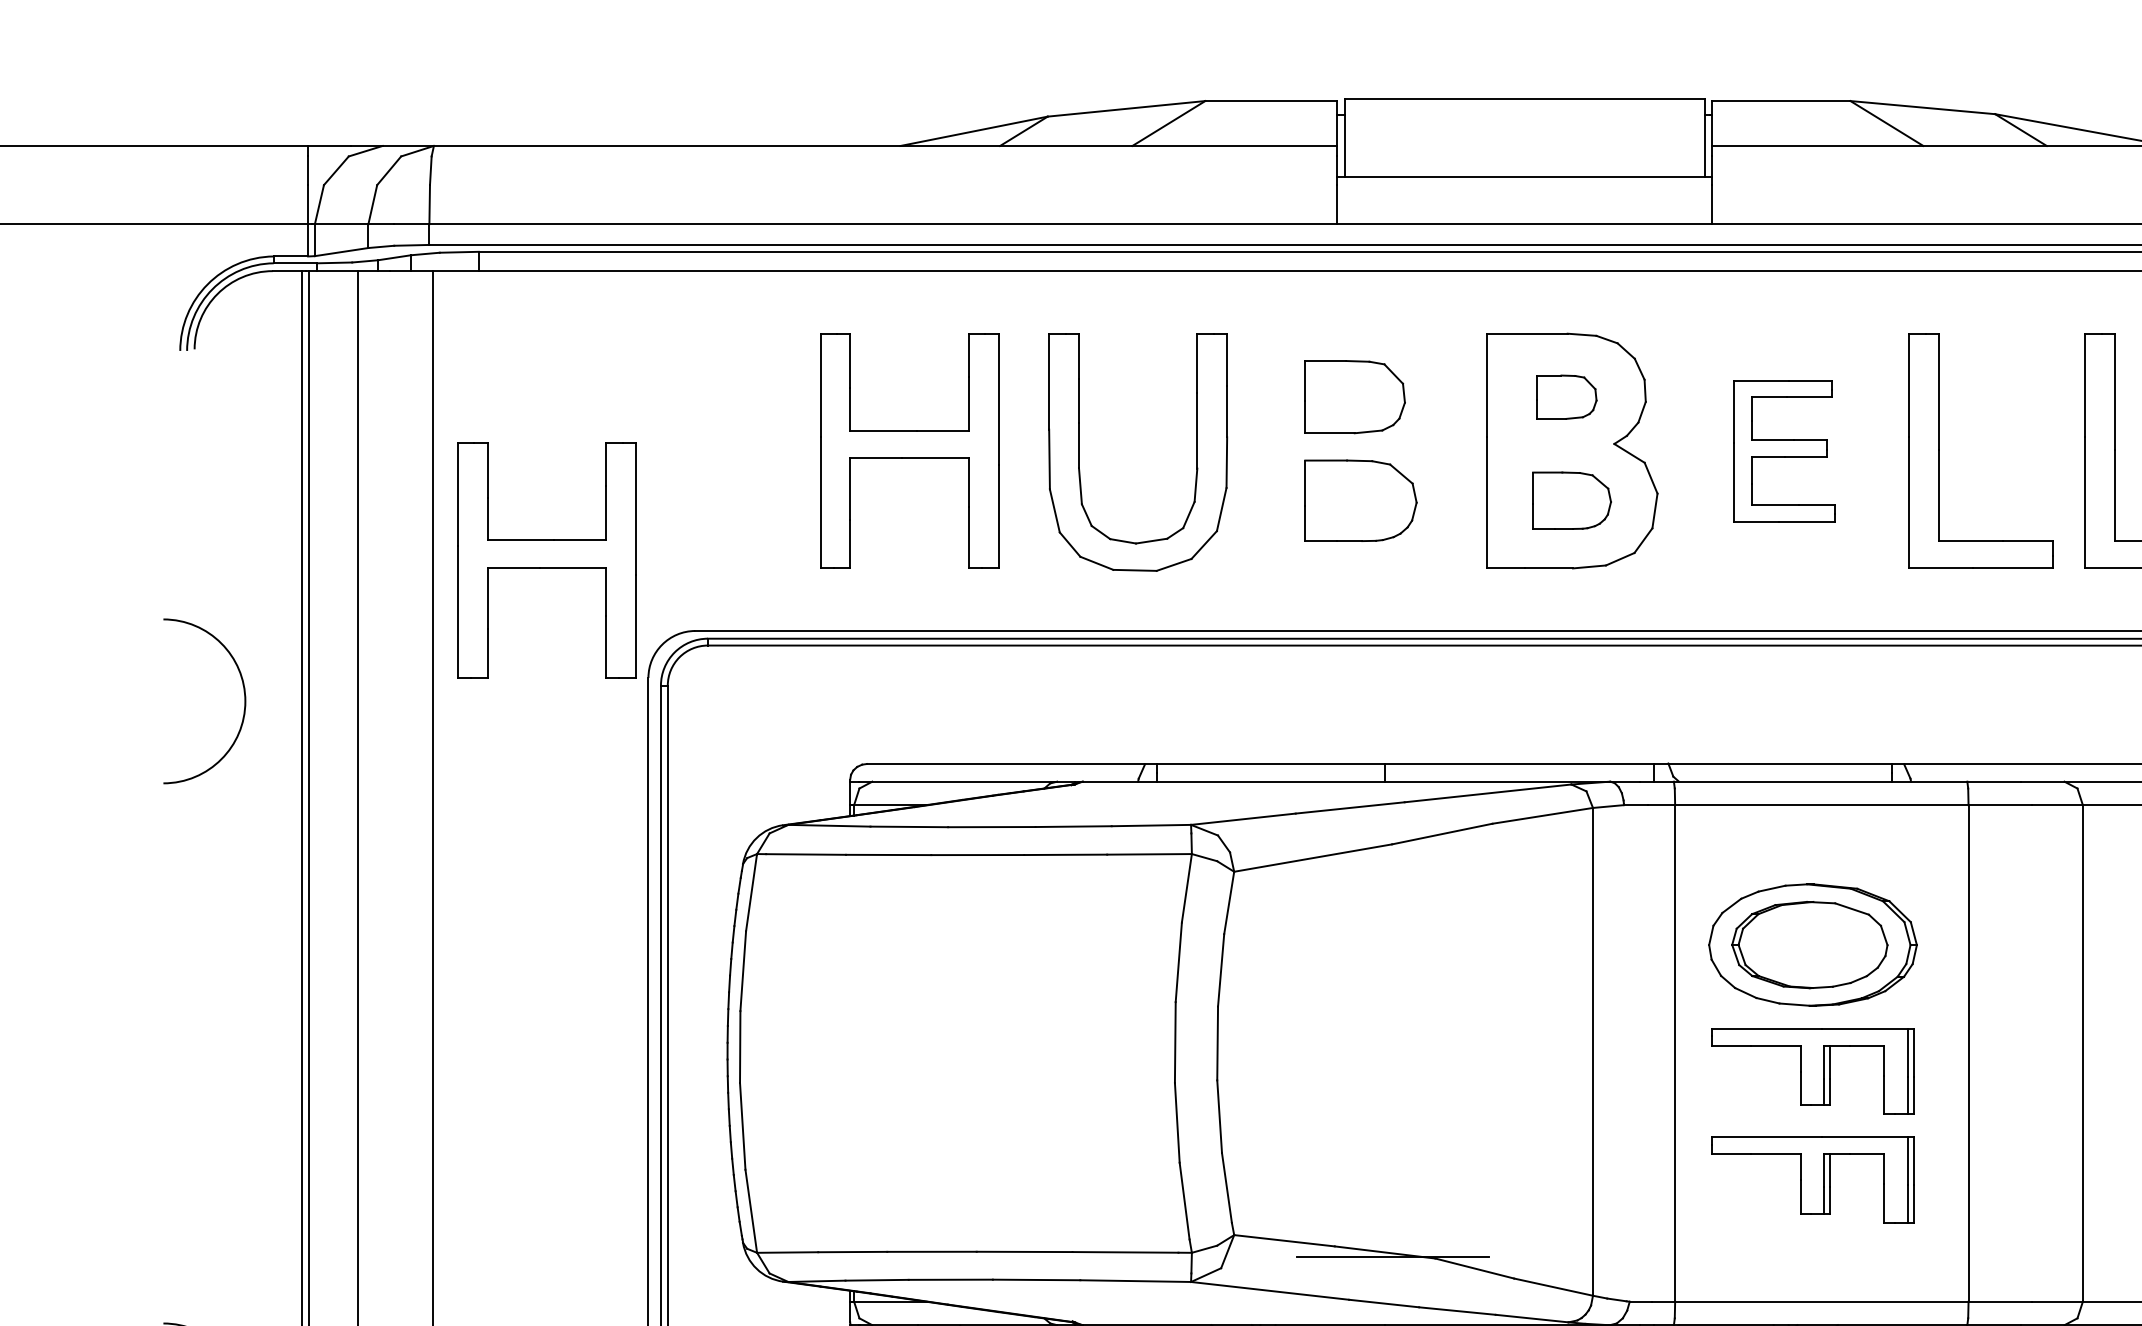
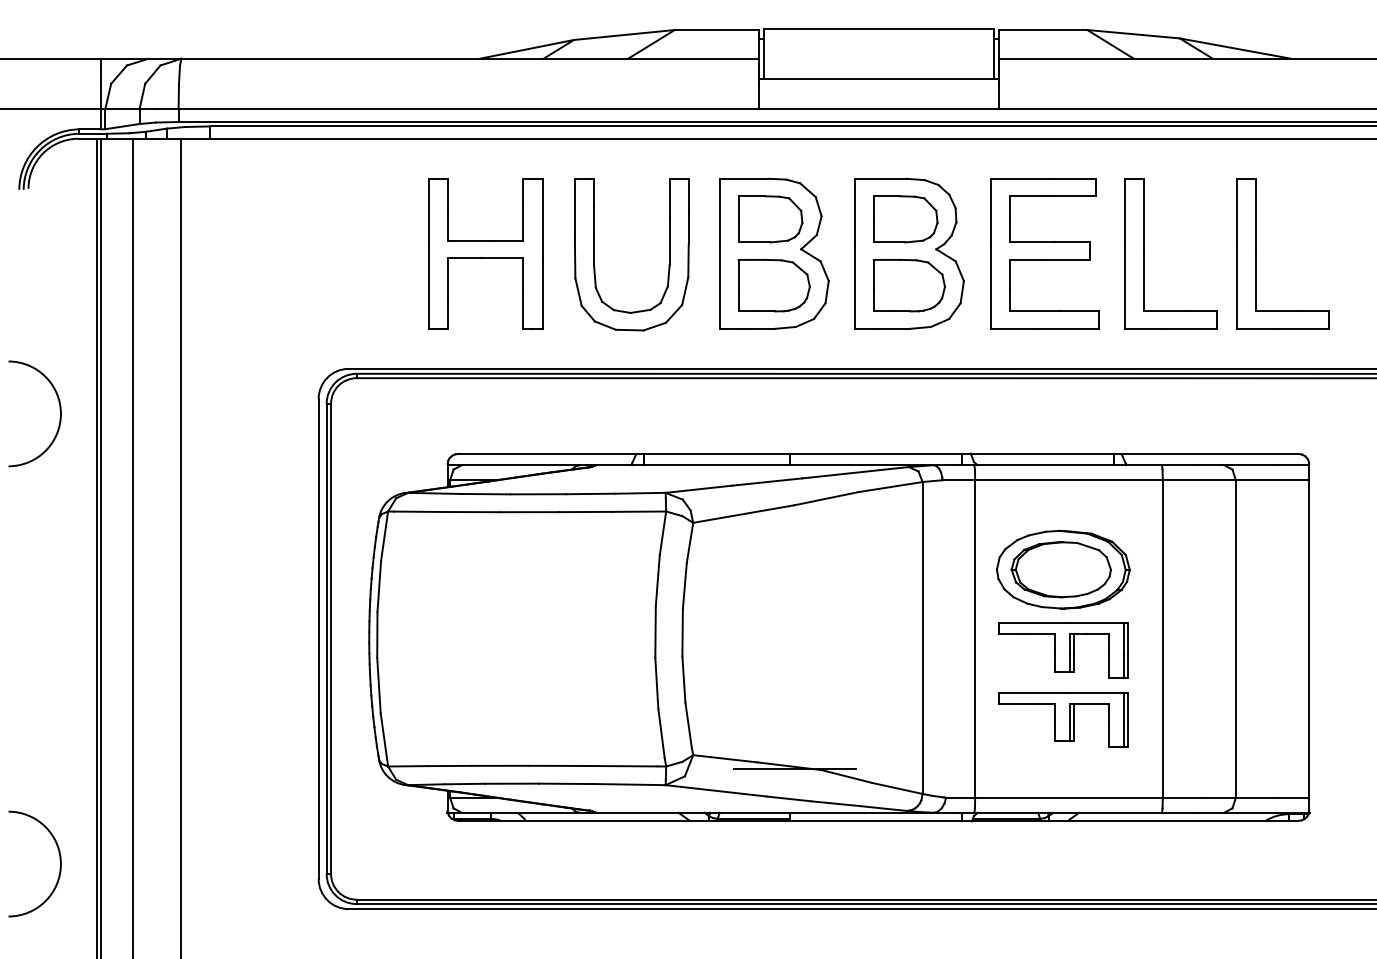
part: (1566, 397) -> (905, 219), size x1.67
part: (1361, 450) -> (774, 253), added
part: (1783, 450) -> (1044, 253), size x1.67
part: (1570, 500) -> (908, 285), size x1.43
part: (546, 560) -> (253, 323), removed

